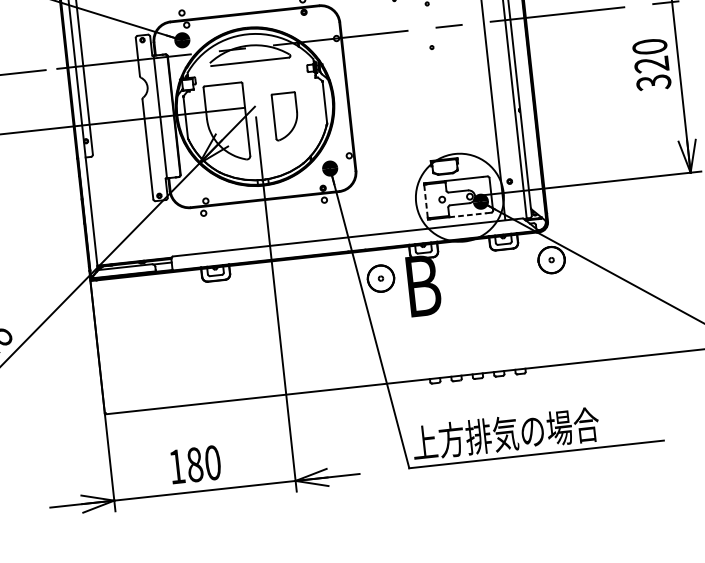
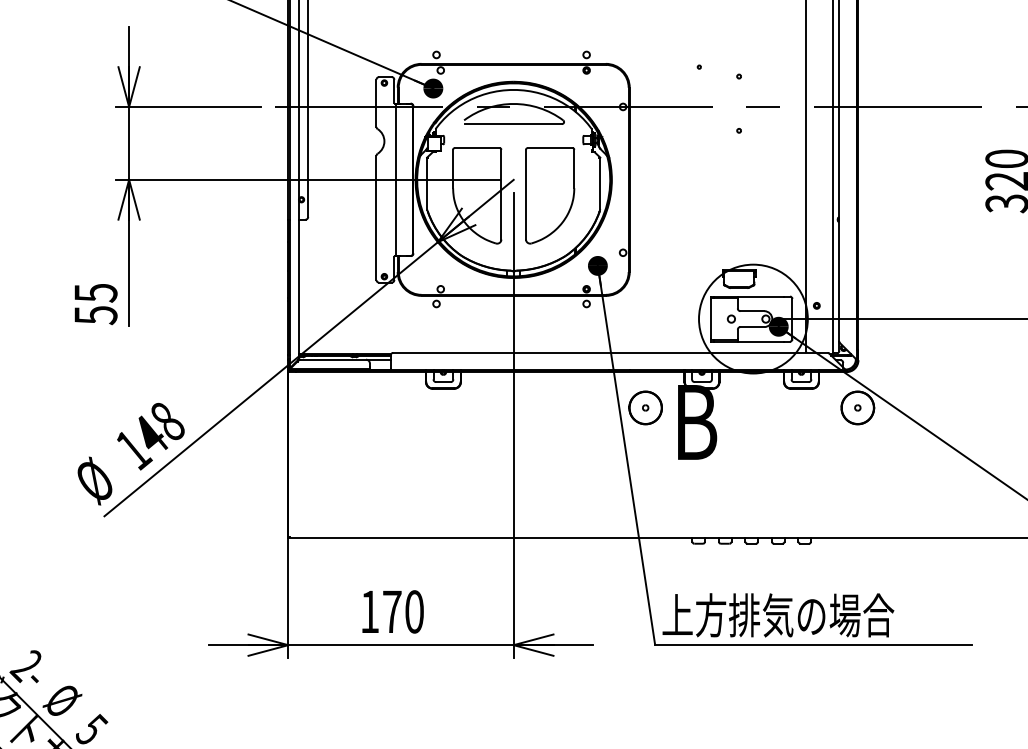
part: (285, 116) -> (550, 195), size x1.67
line: (426, 201) -> (711, 319), dashed -> solid
line: (468, 215) -> (761, 341), dashed -> solid
text: (195, 464) -> (392, 611), 180 -> 170

